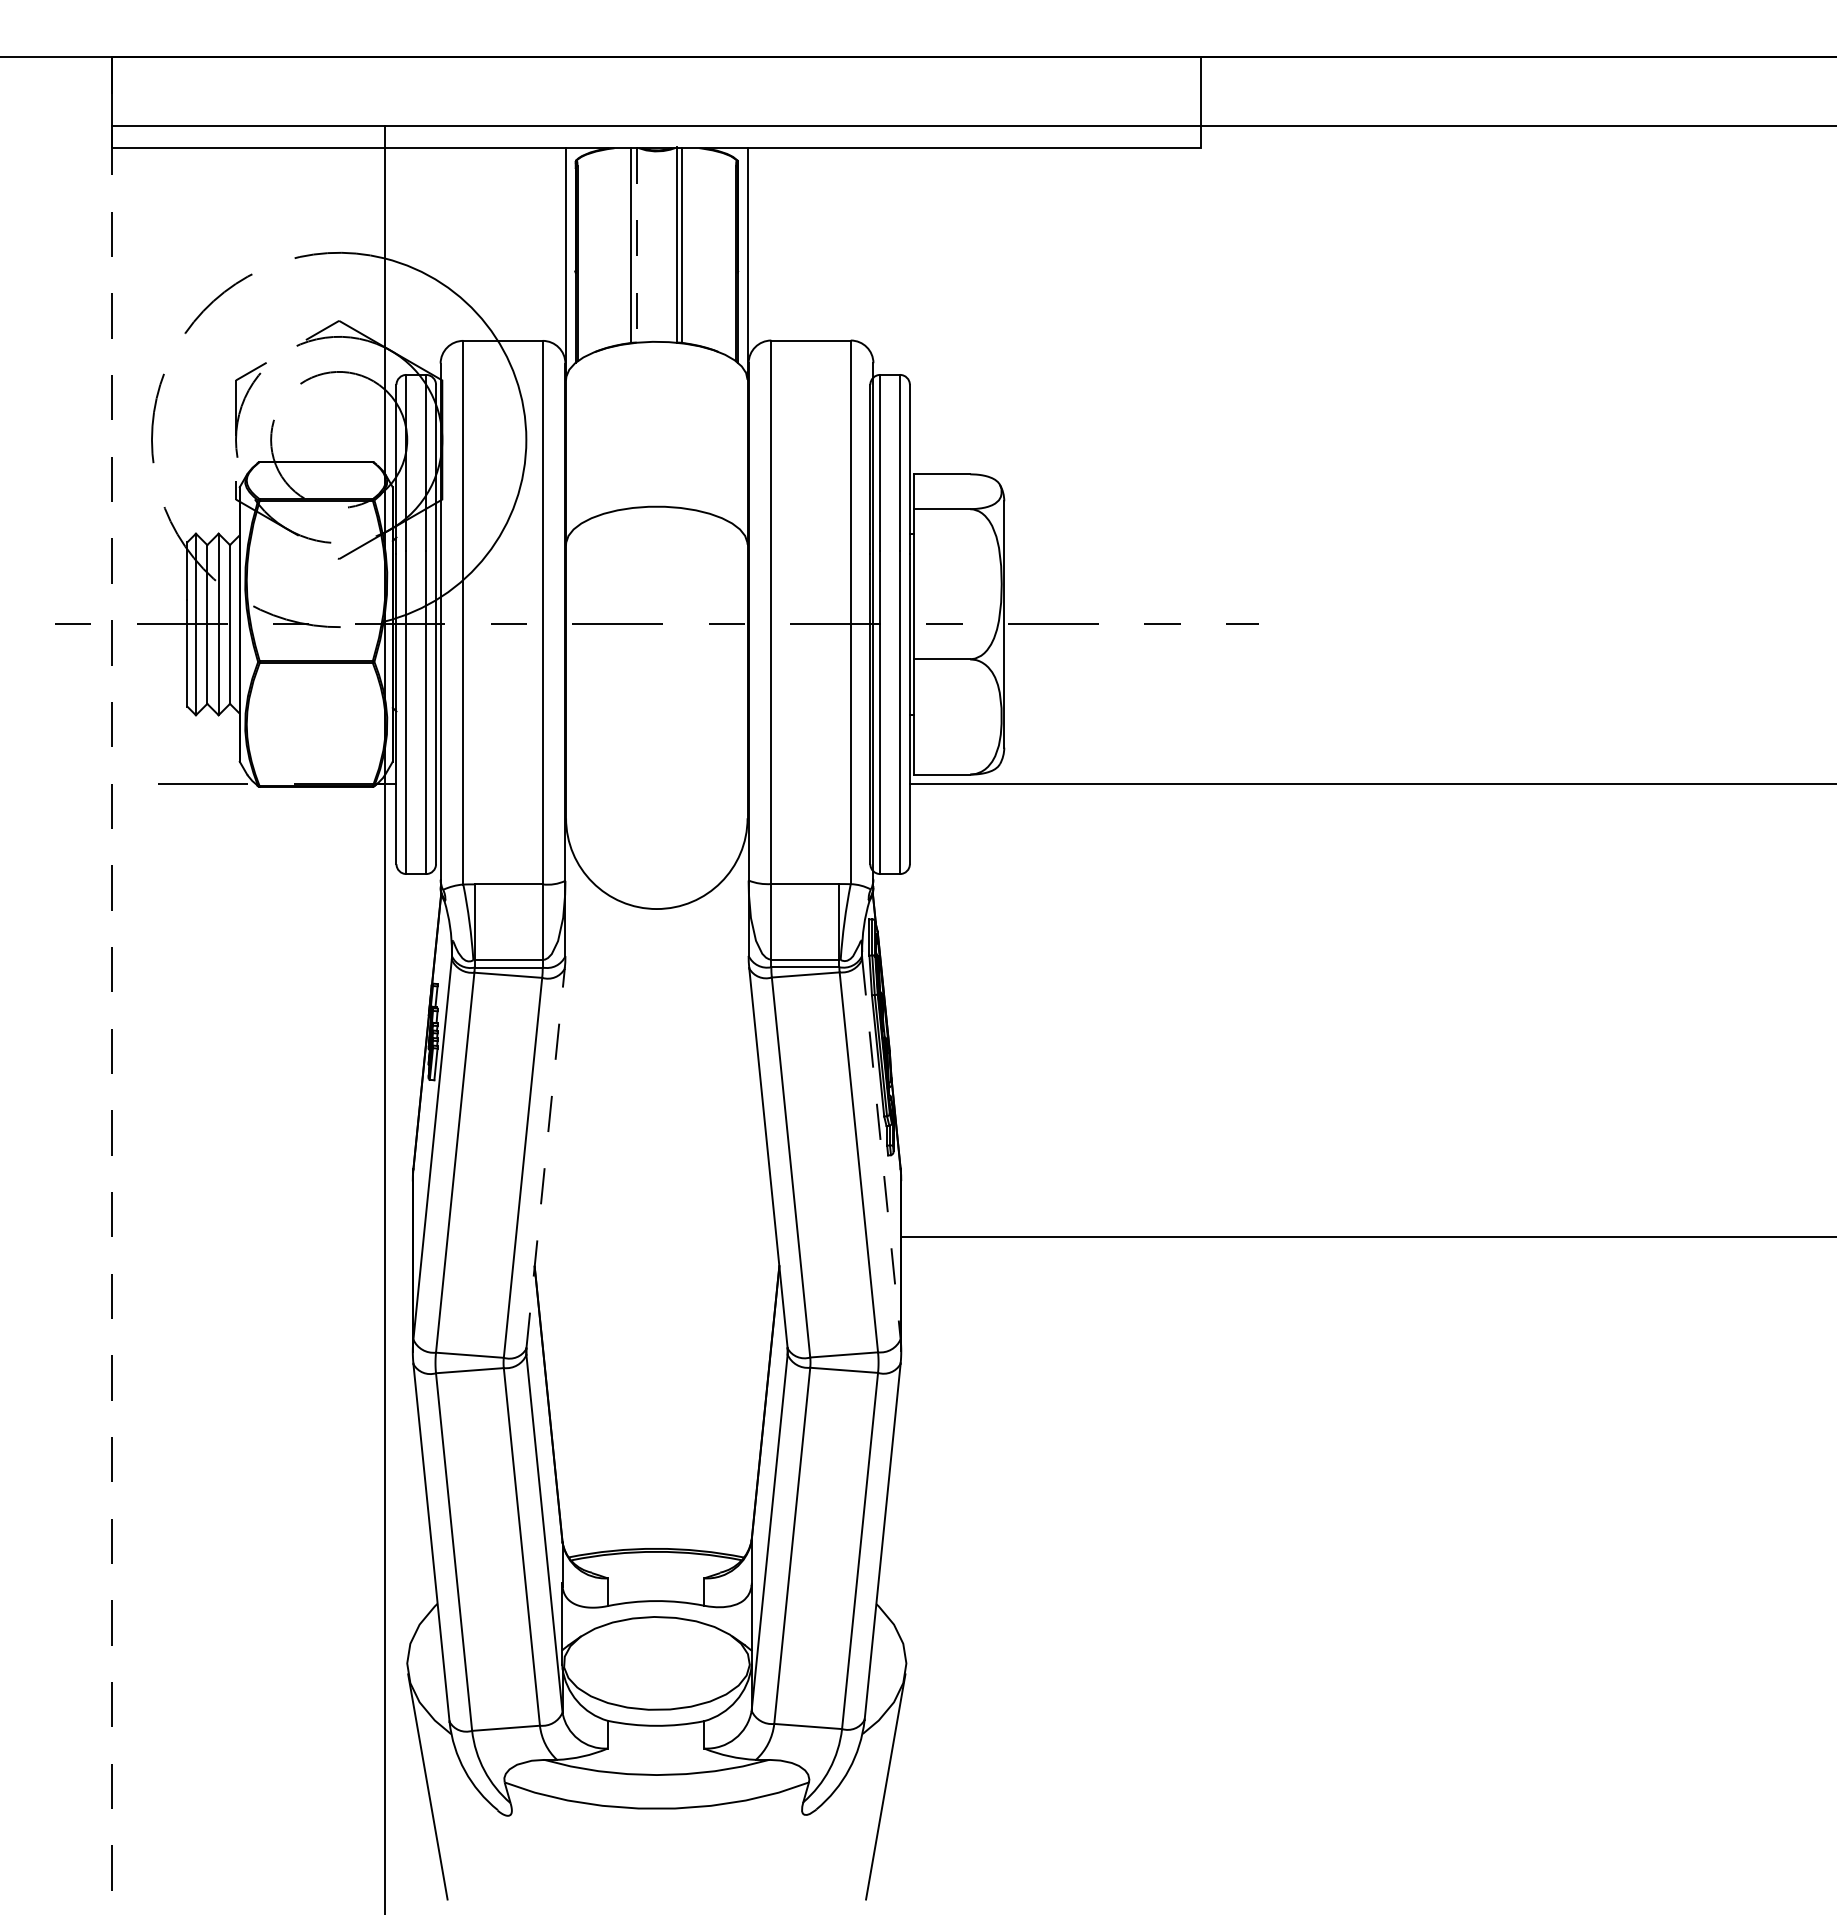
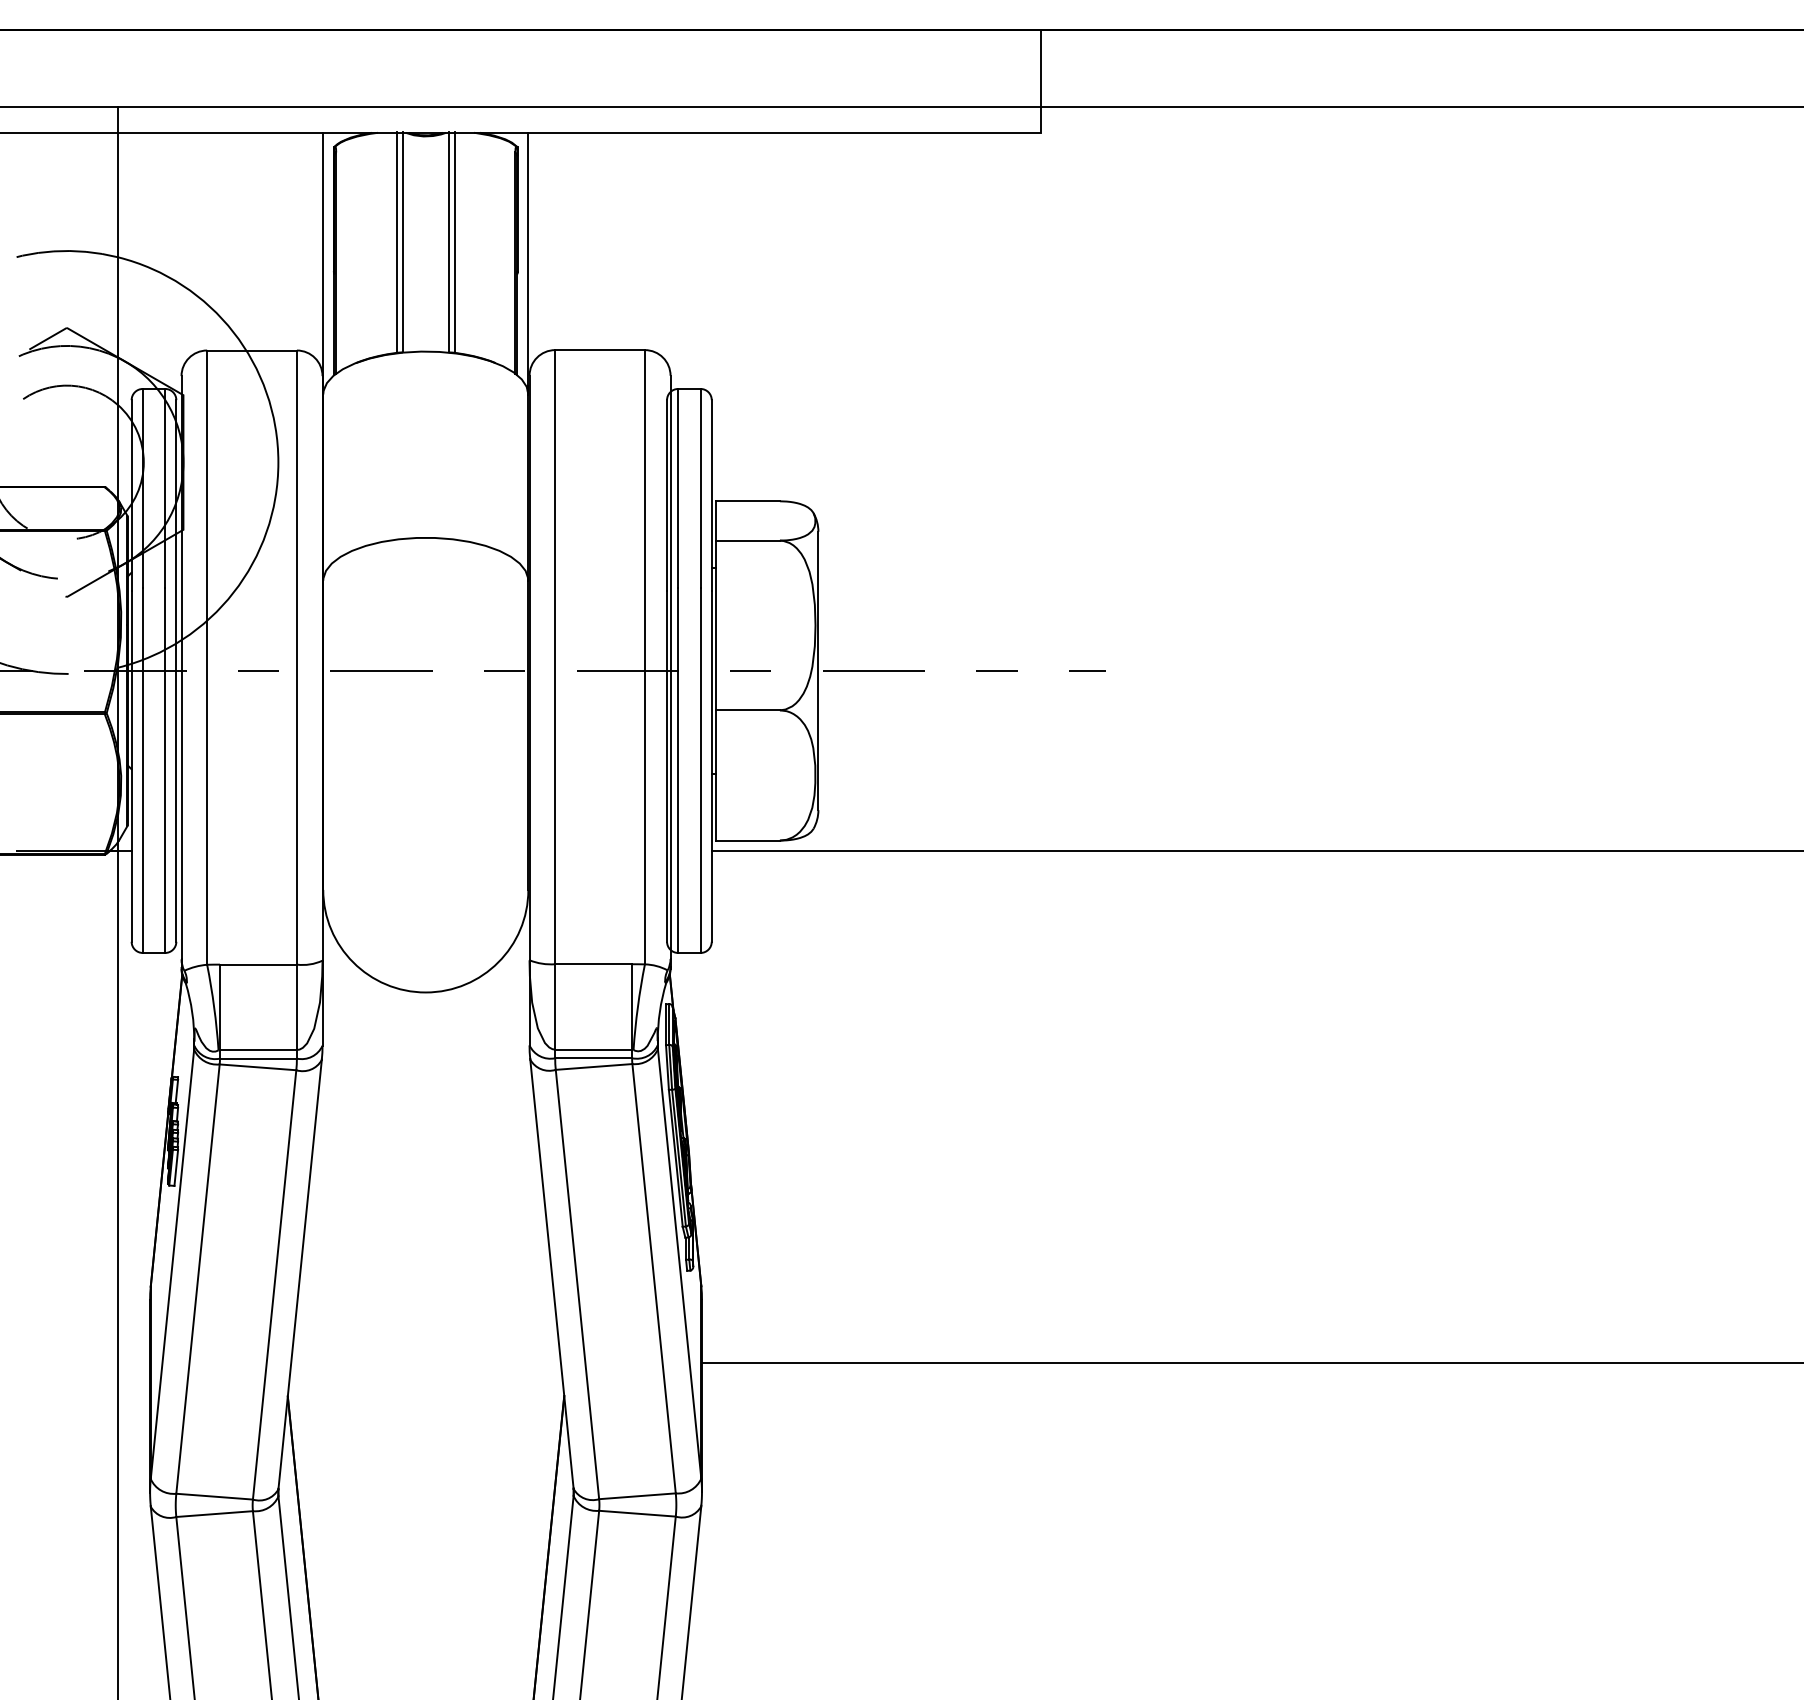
line: (636, 245) -> (402, 242), dashed -> solid
line: (881, 1149) -> (679, 1264), dashed -> solid
line: (545, 1158) -> (300, 1274), dashed -> solid

